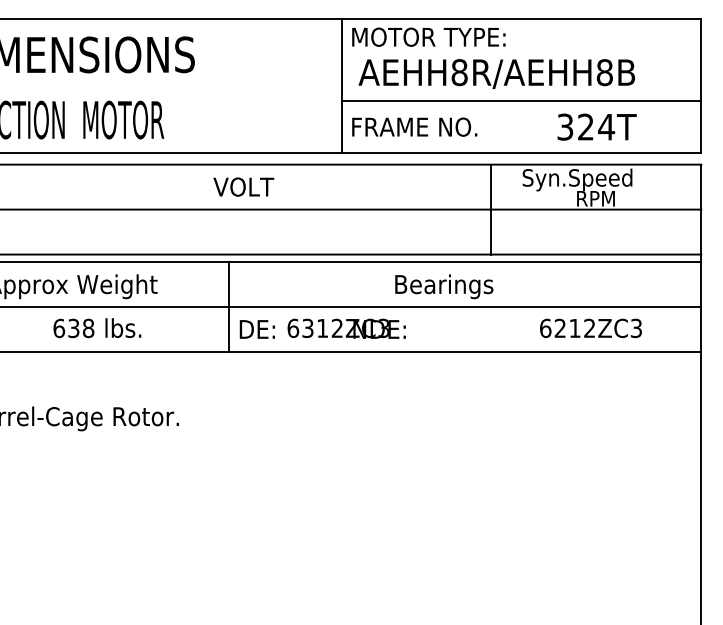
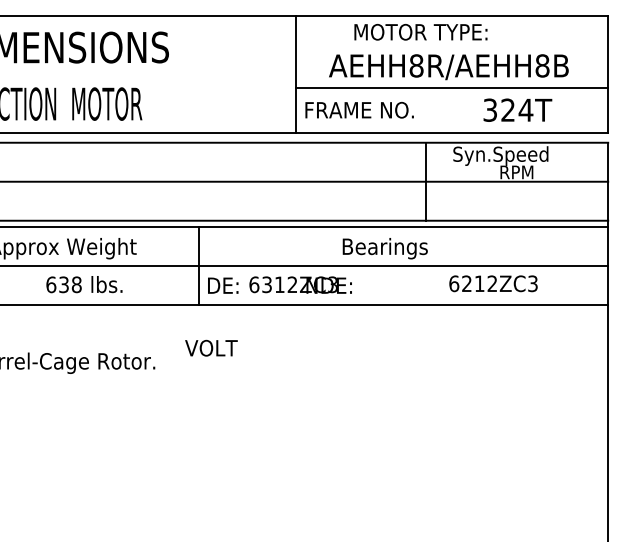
text: (428, 37) -> (420, 32), moved
text: (496, 74) -> (448, 67), moved
text: (243, 186) -> (211, 347), moved
text: (590, 328) -> (493, 283), moved

